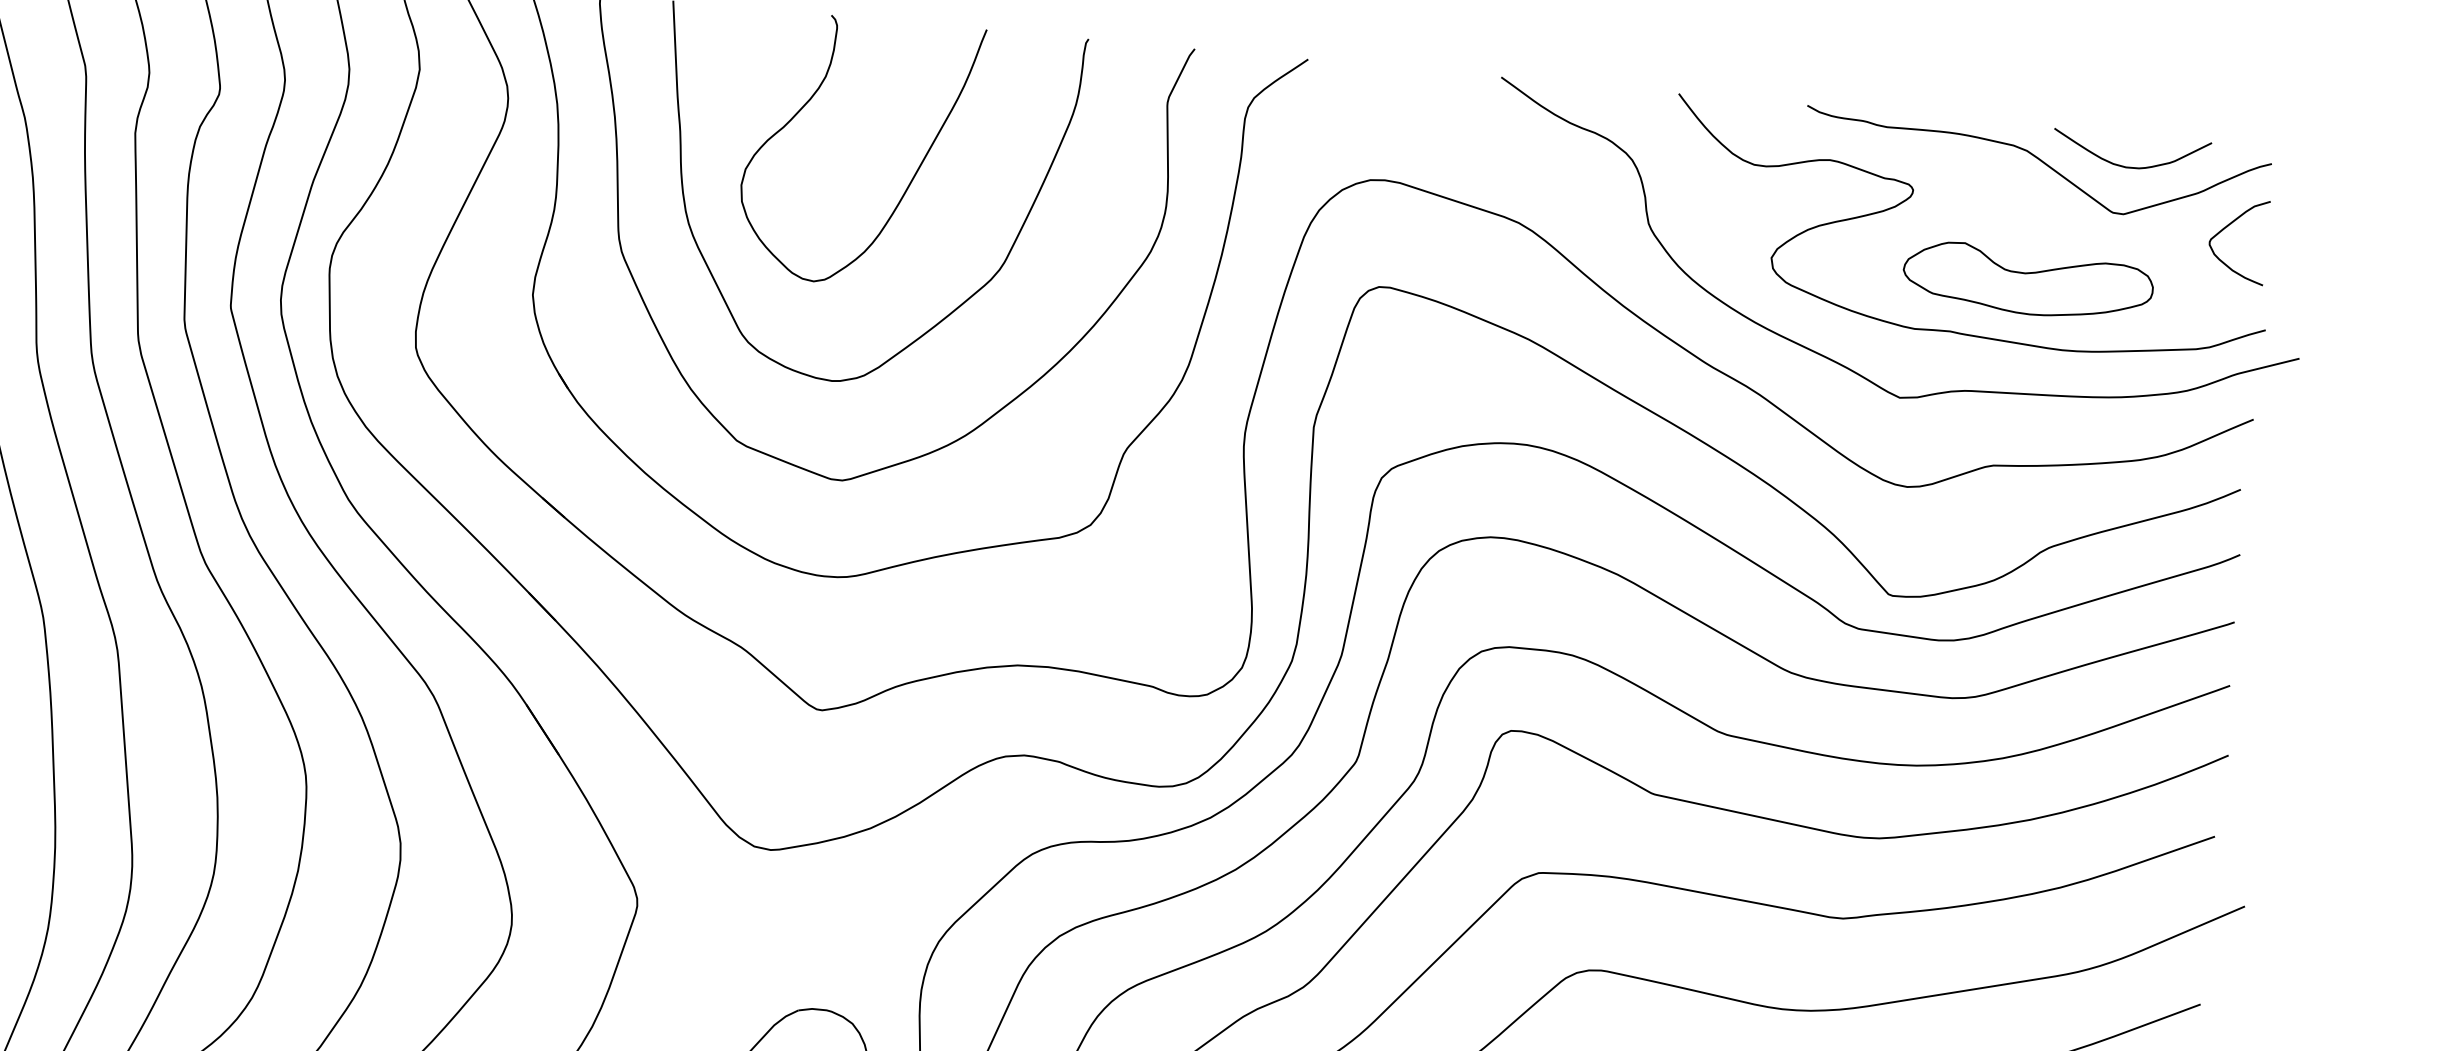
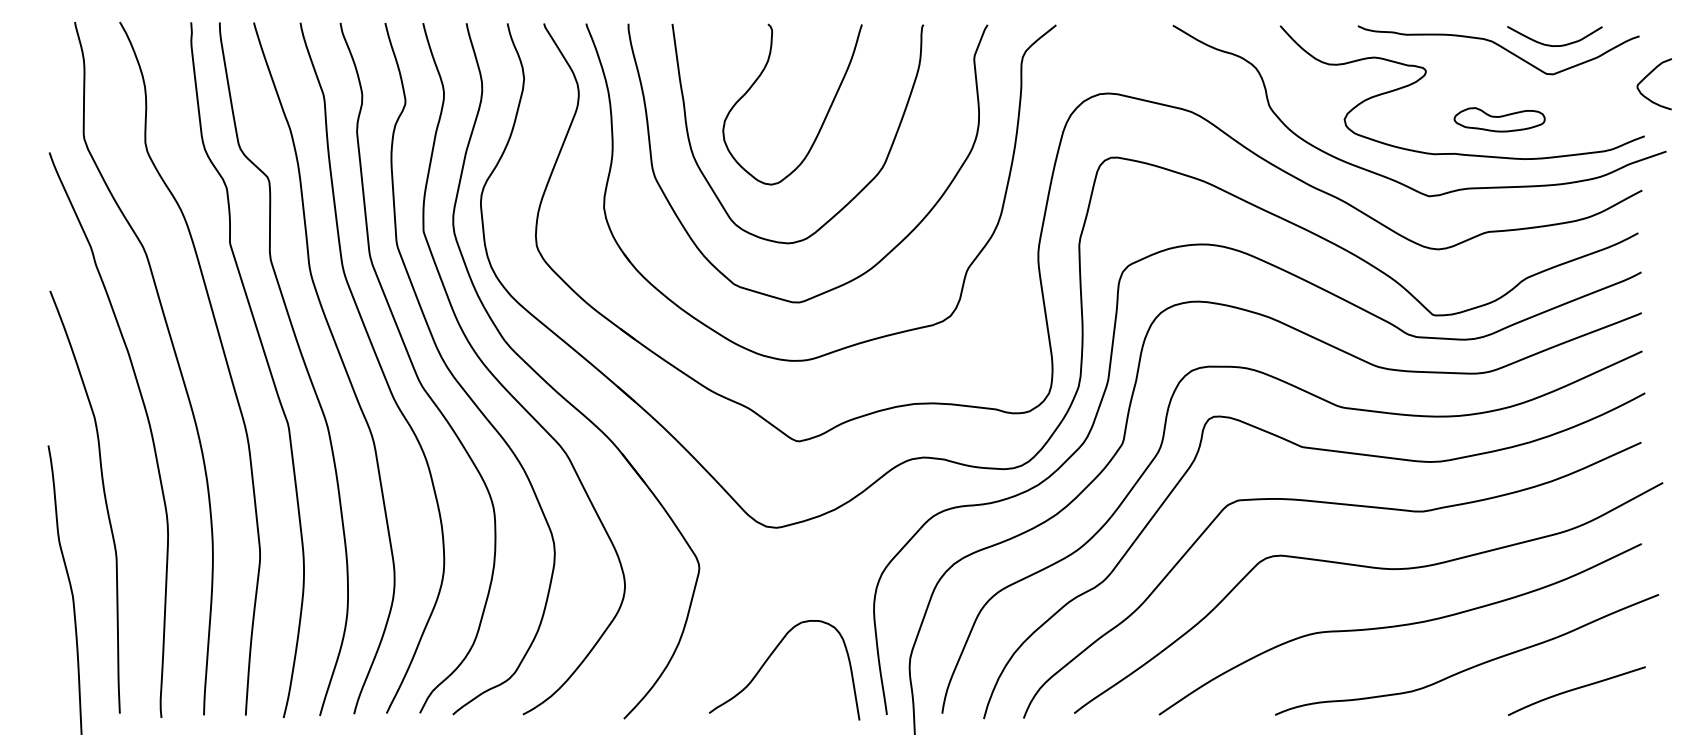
curve: (2231, 225) -> (1649, 75), moved
part: (2027, 281) -> (1499, 119), size x0.6

